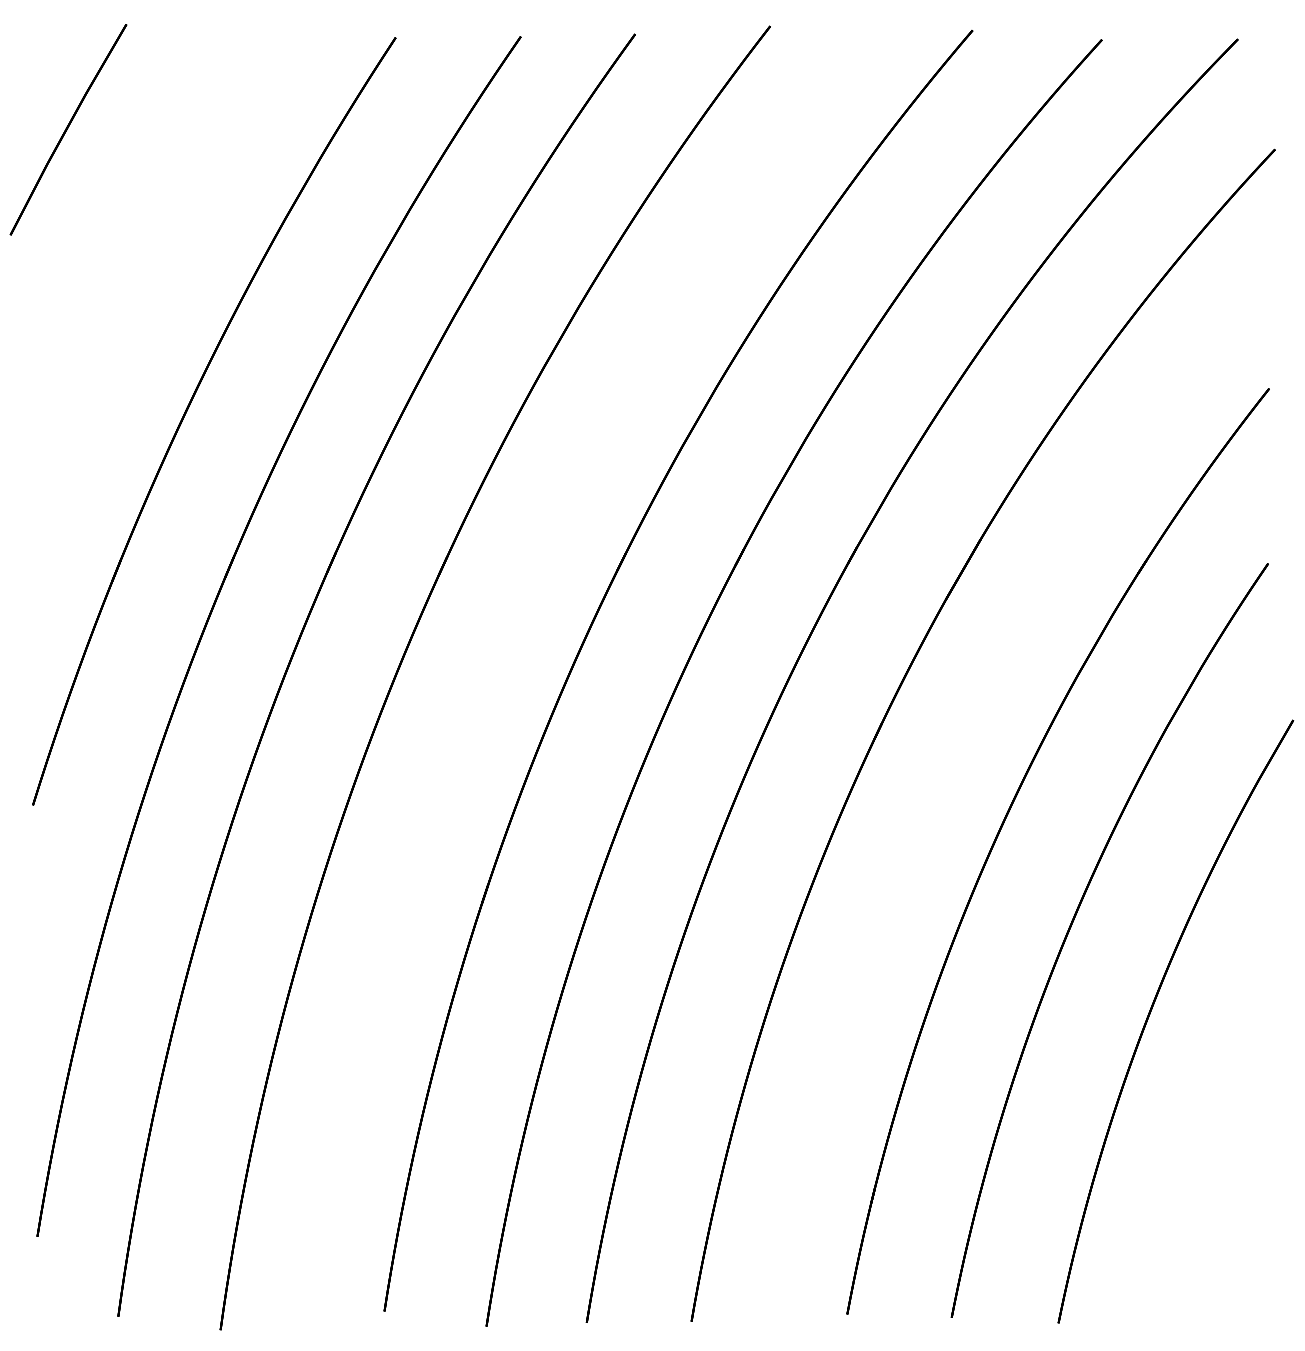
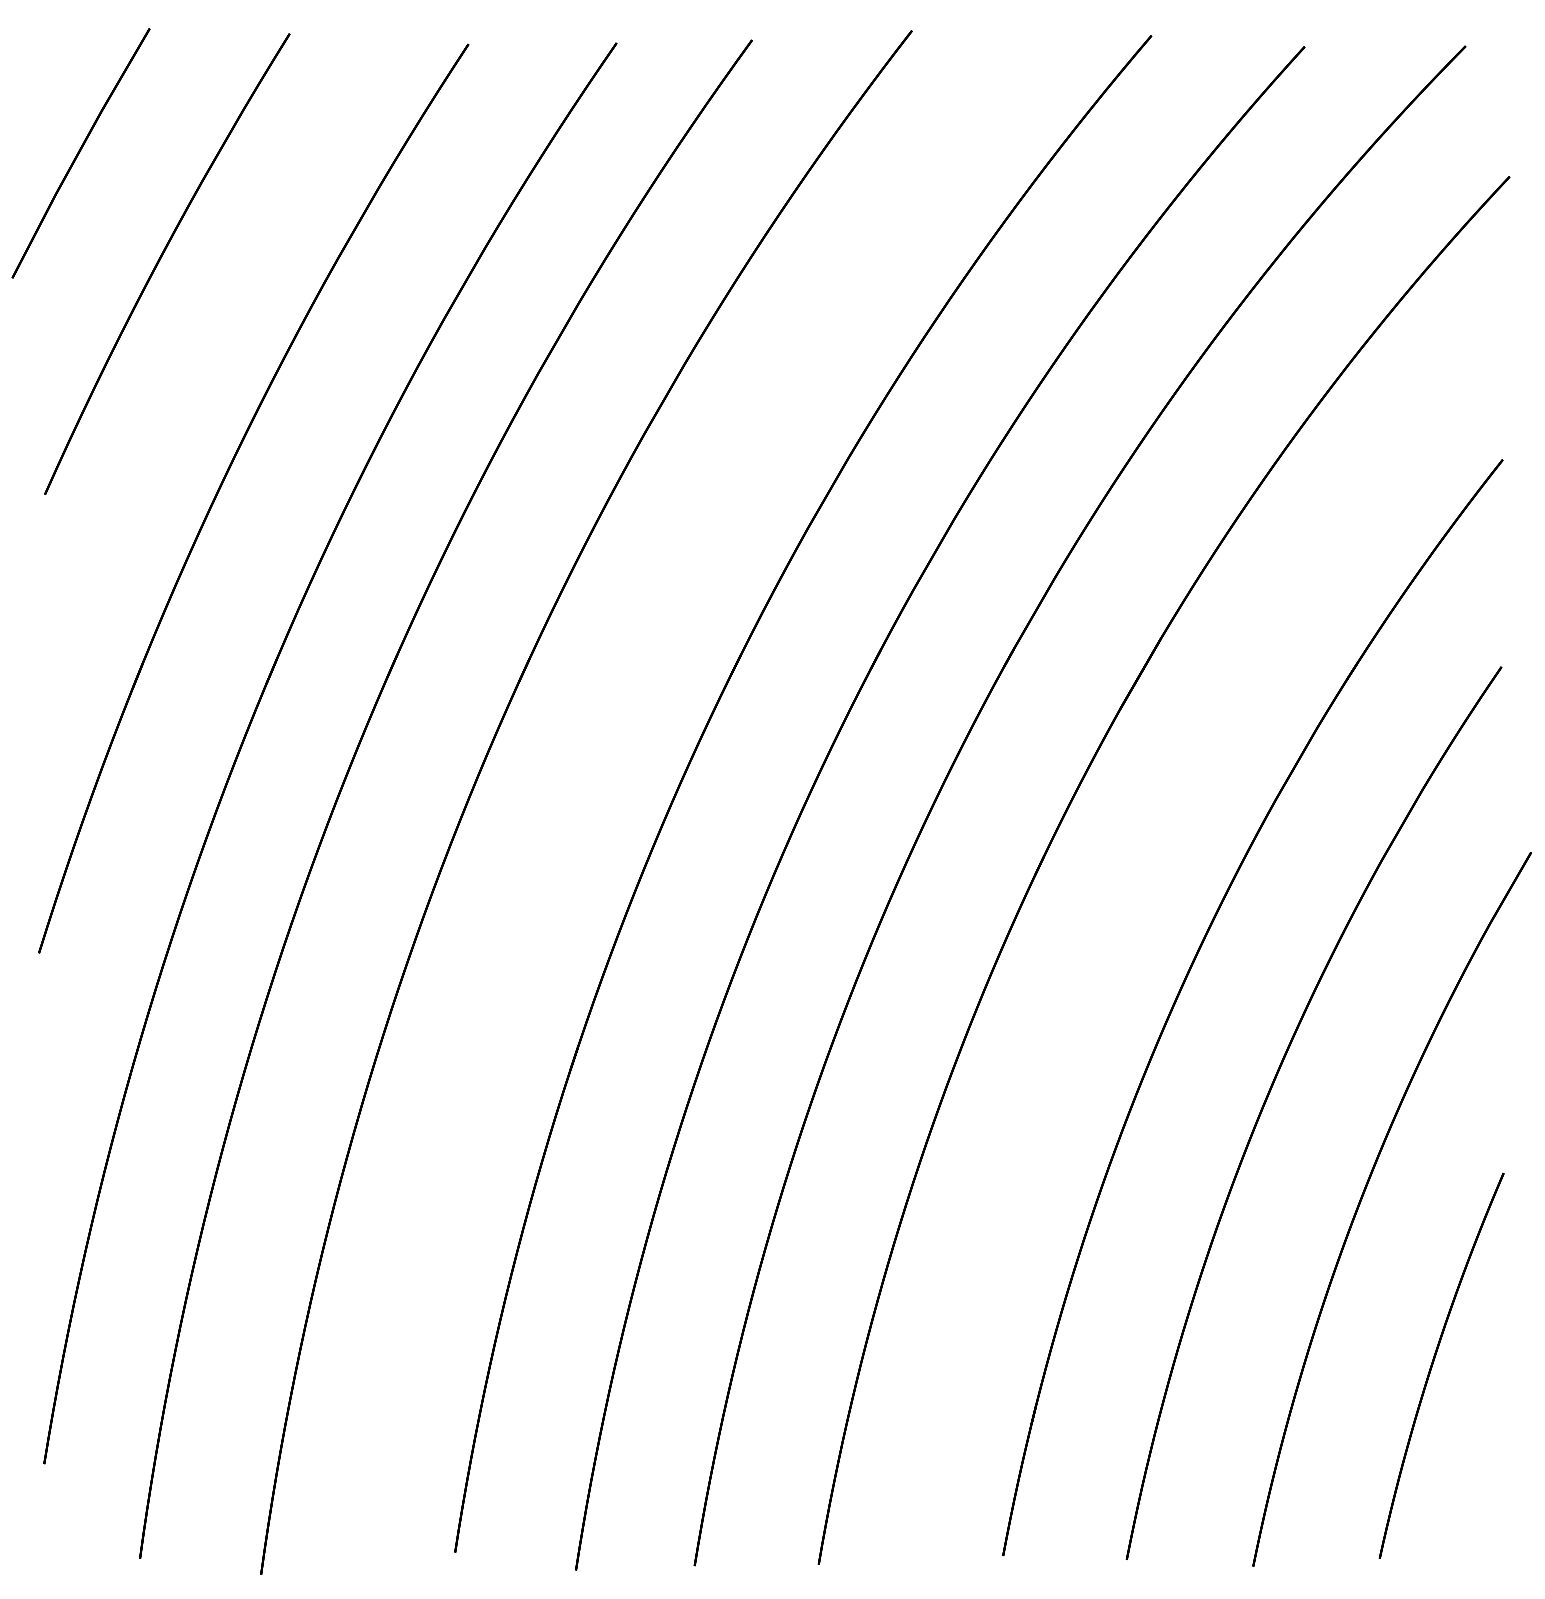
part: (135, 220) -> (160, 260), added
part: (1211, 1150) -> (1434, 1361), added

